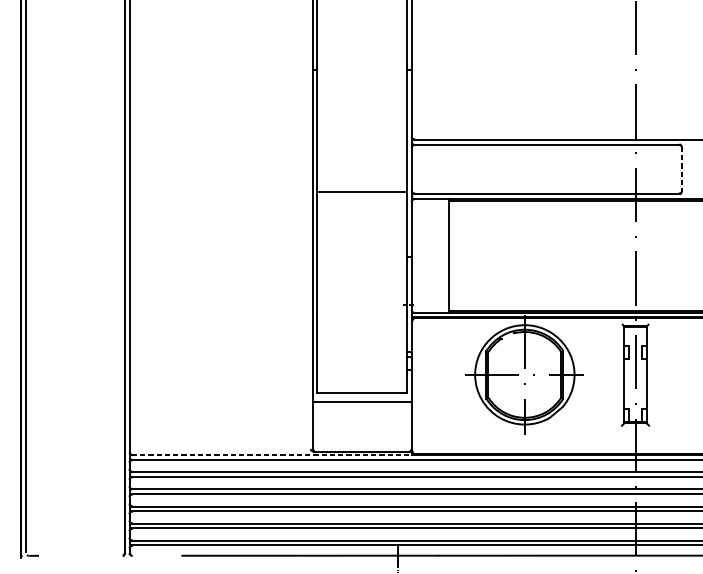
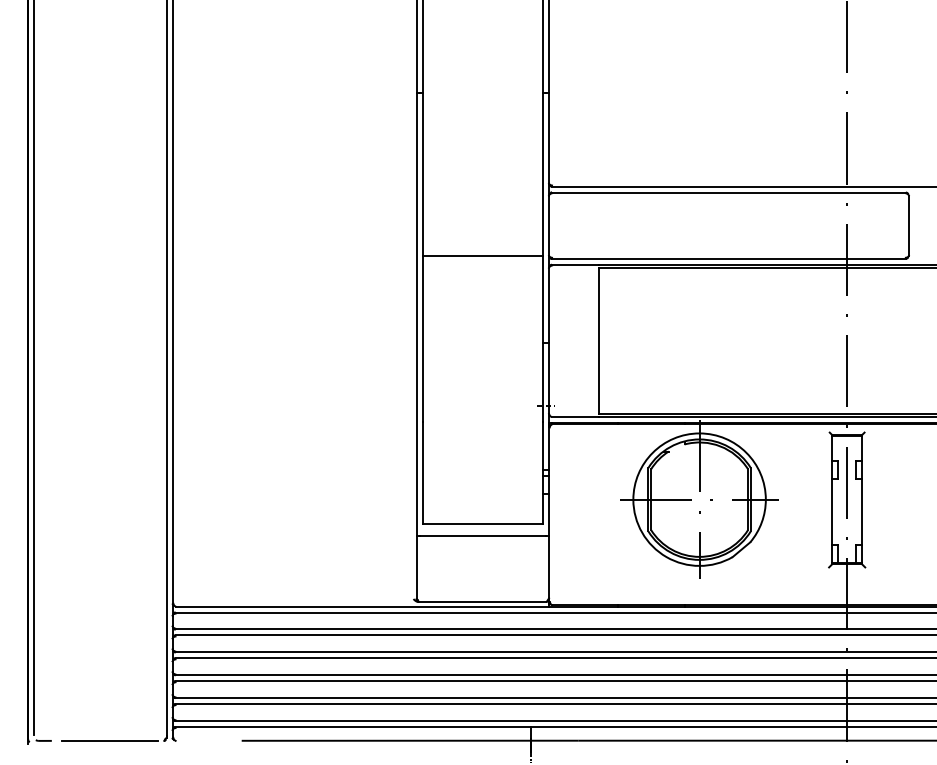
line: (681, 169) -> (908, 226), dashed -> solid
line: (271, 455) -> (362, 606), dashed -> solid
line: (82, 555) -> (110, 740), added

